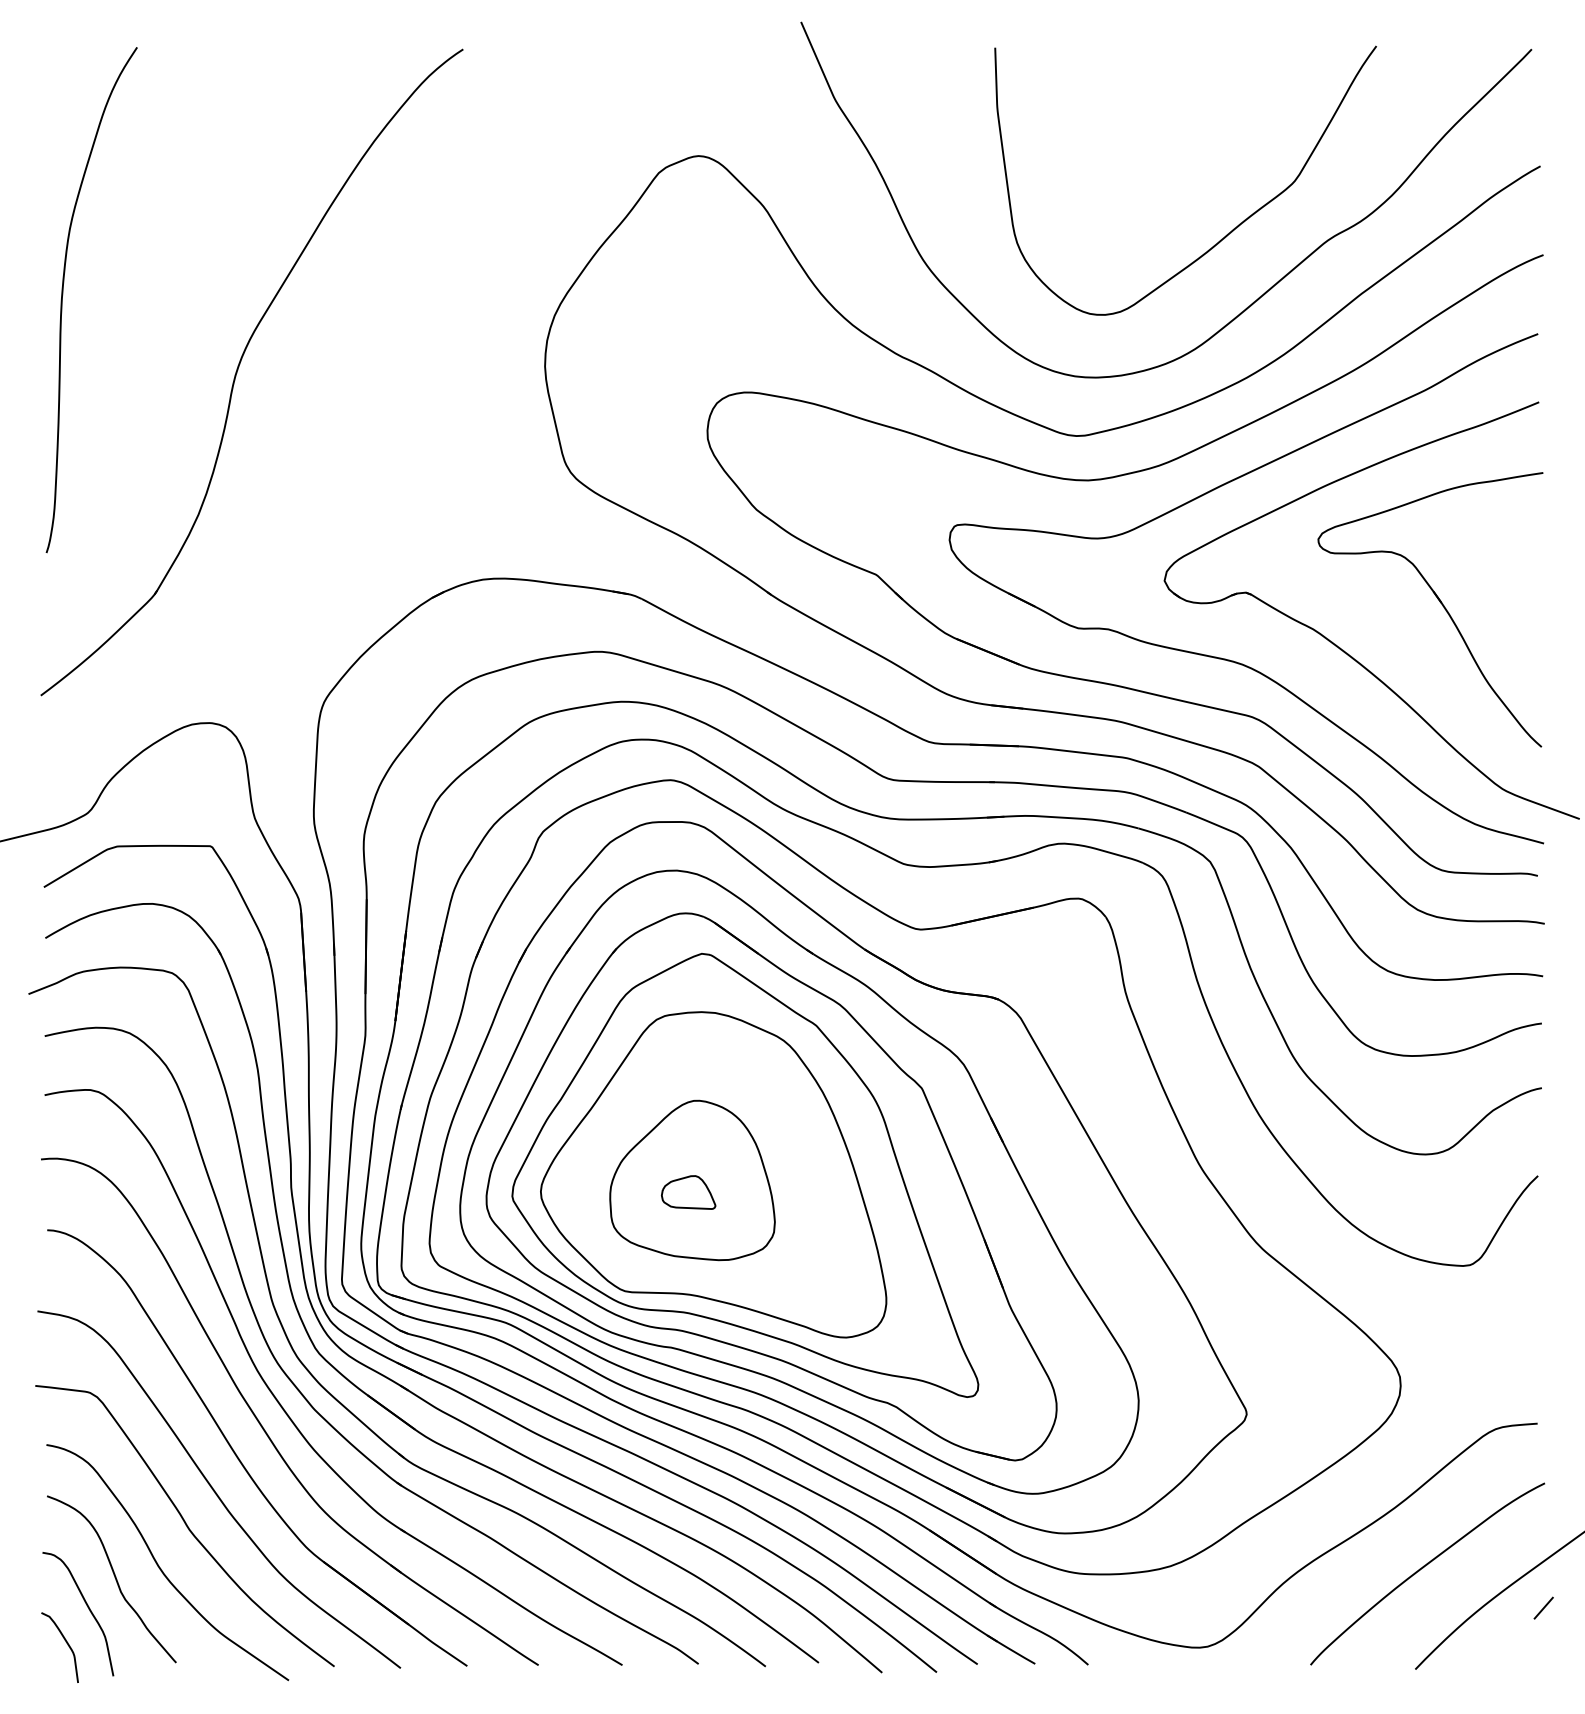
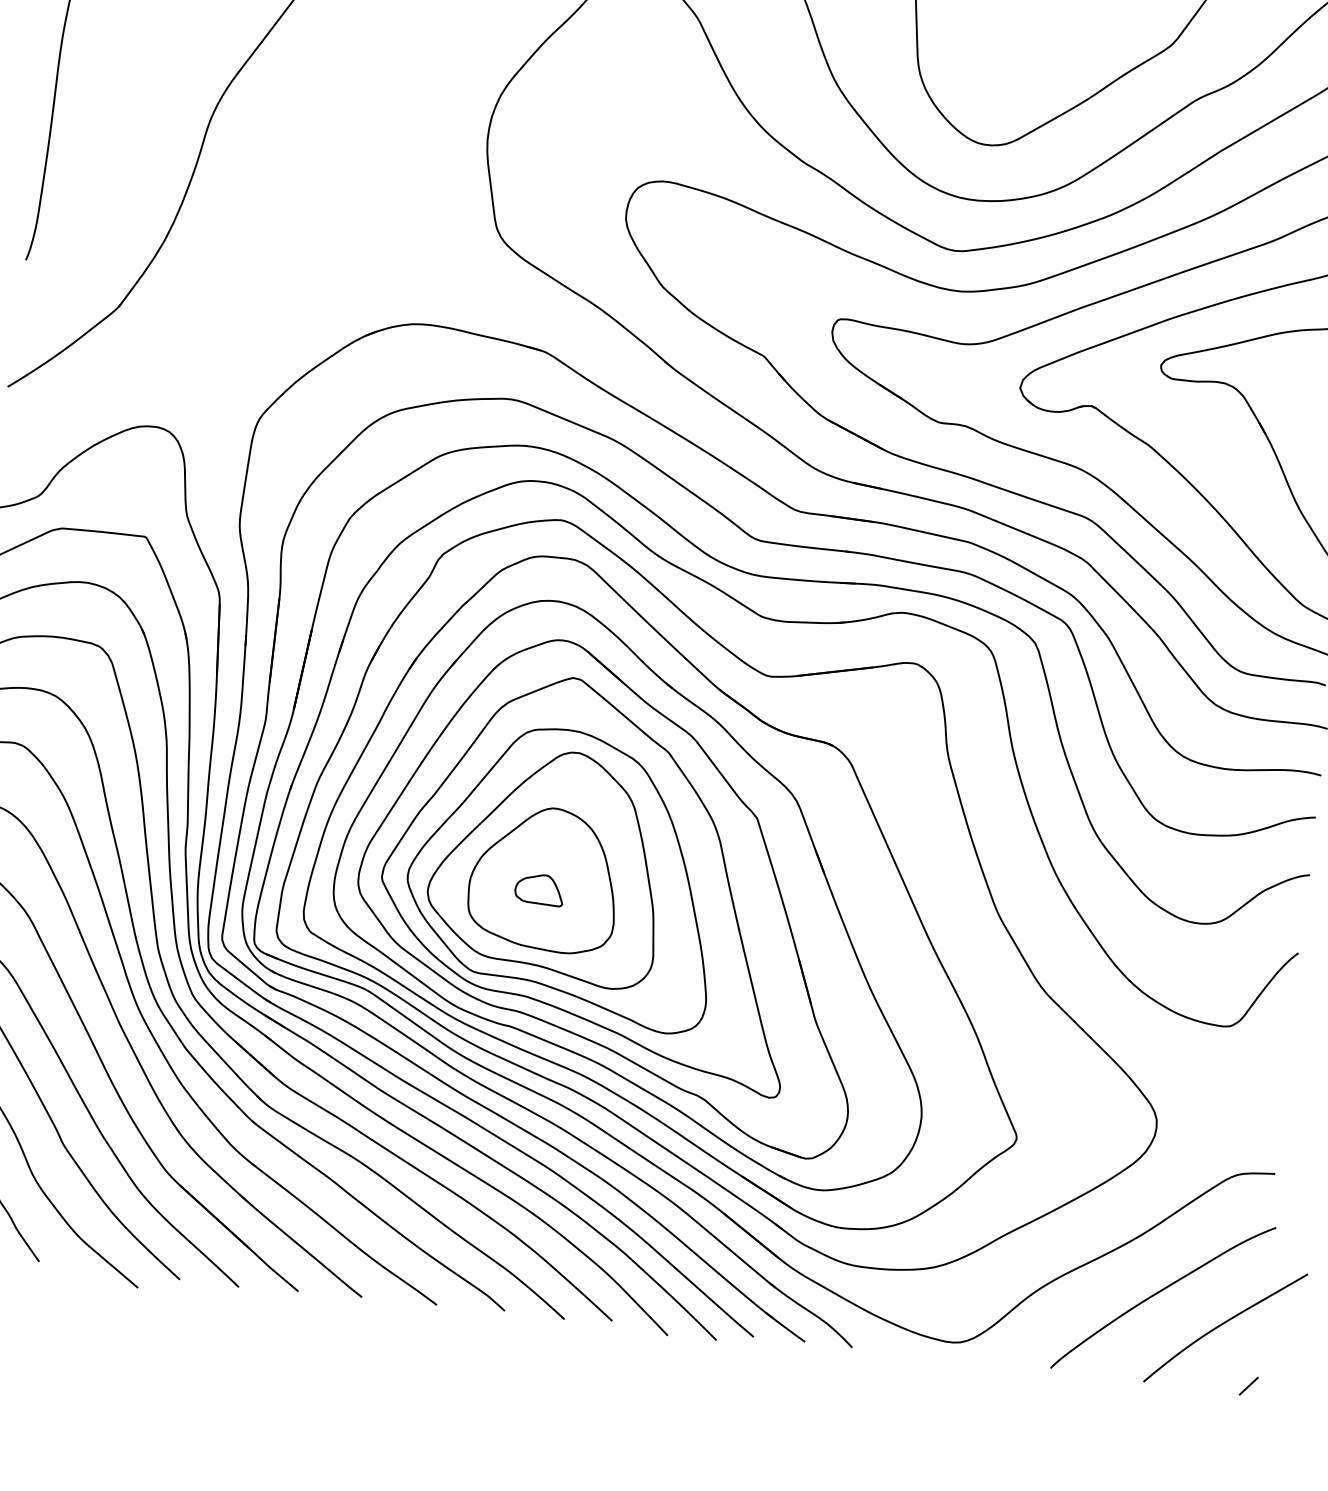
part: (693, 1165) -> (546, 865), added
line: (1543, 1607) -> (1248, 1385), moved

